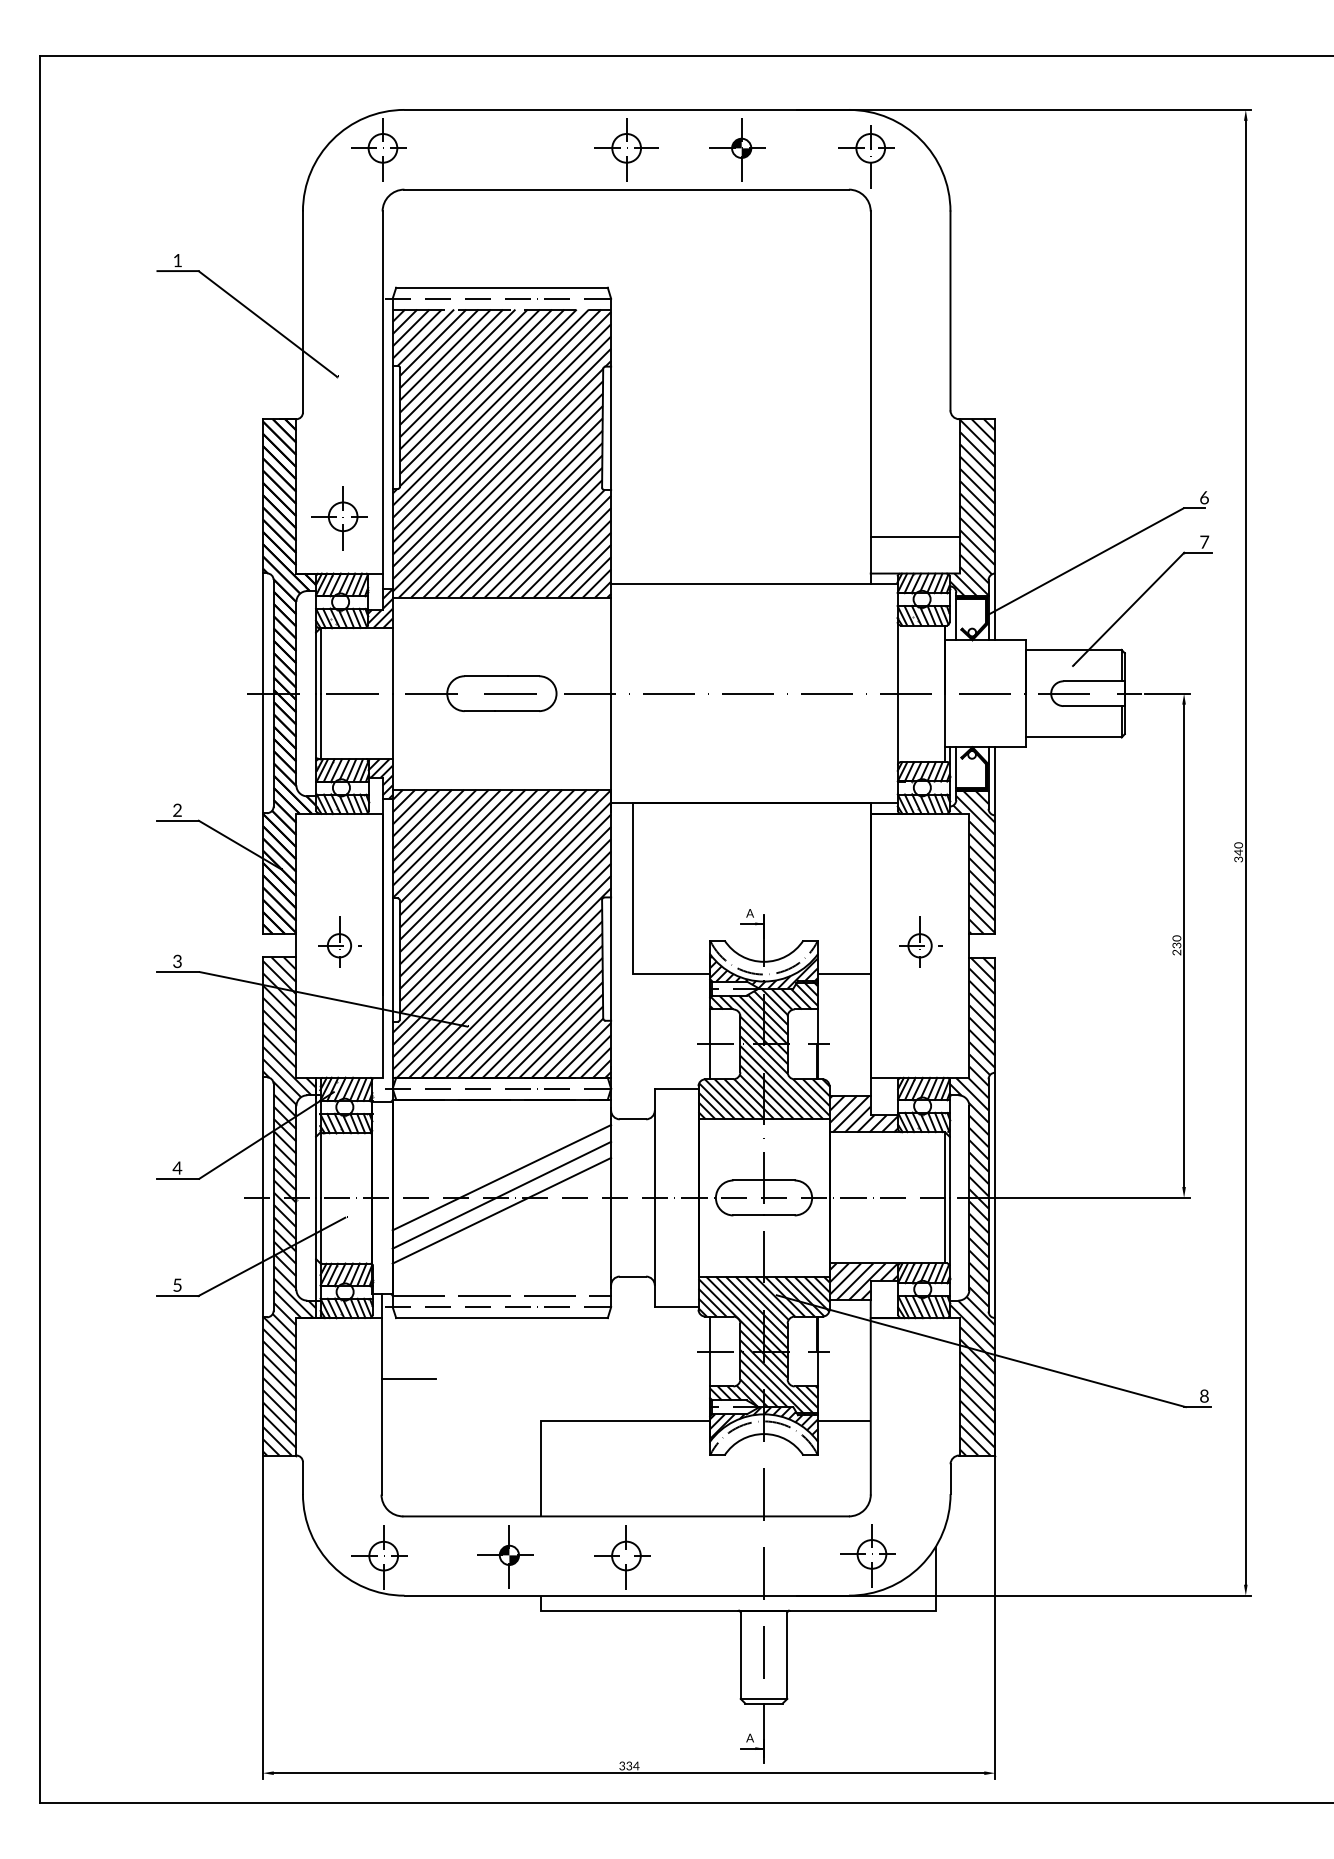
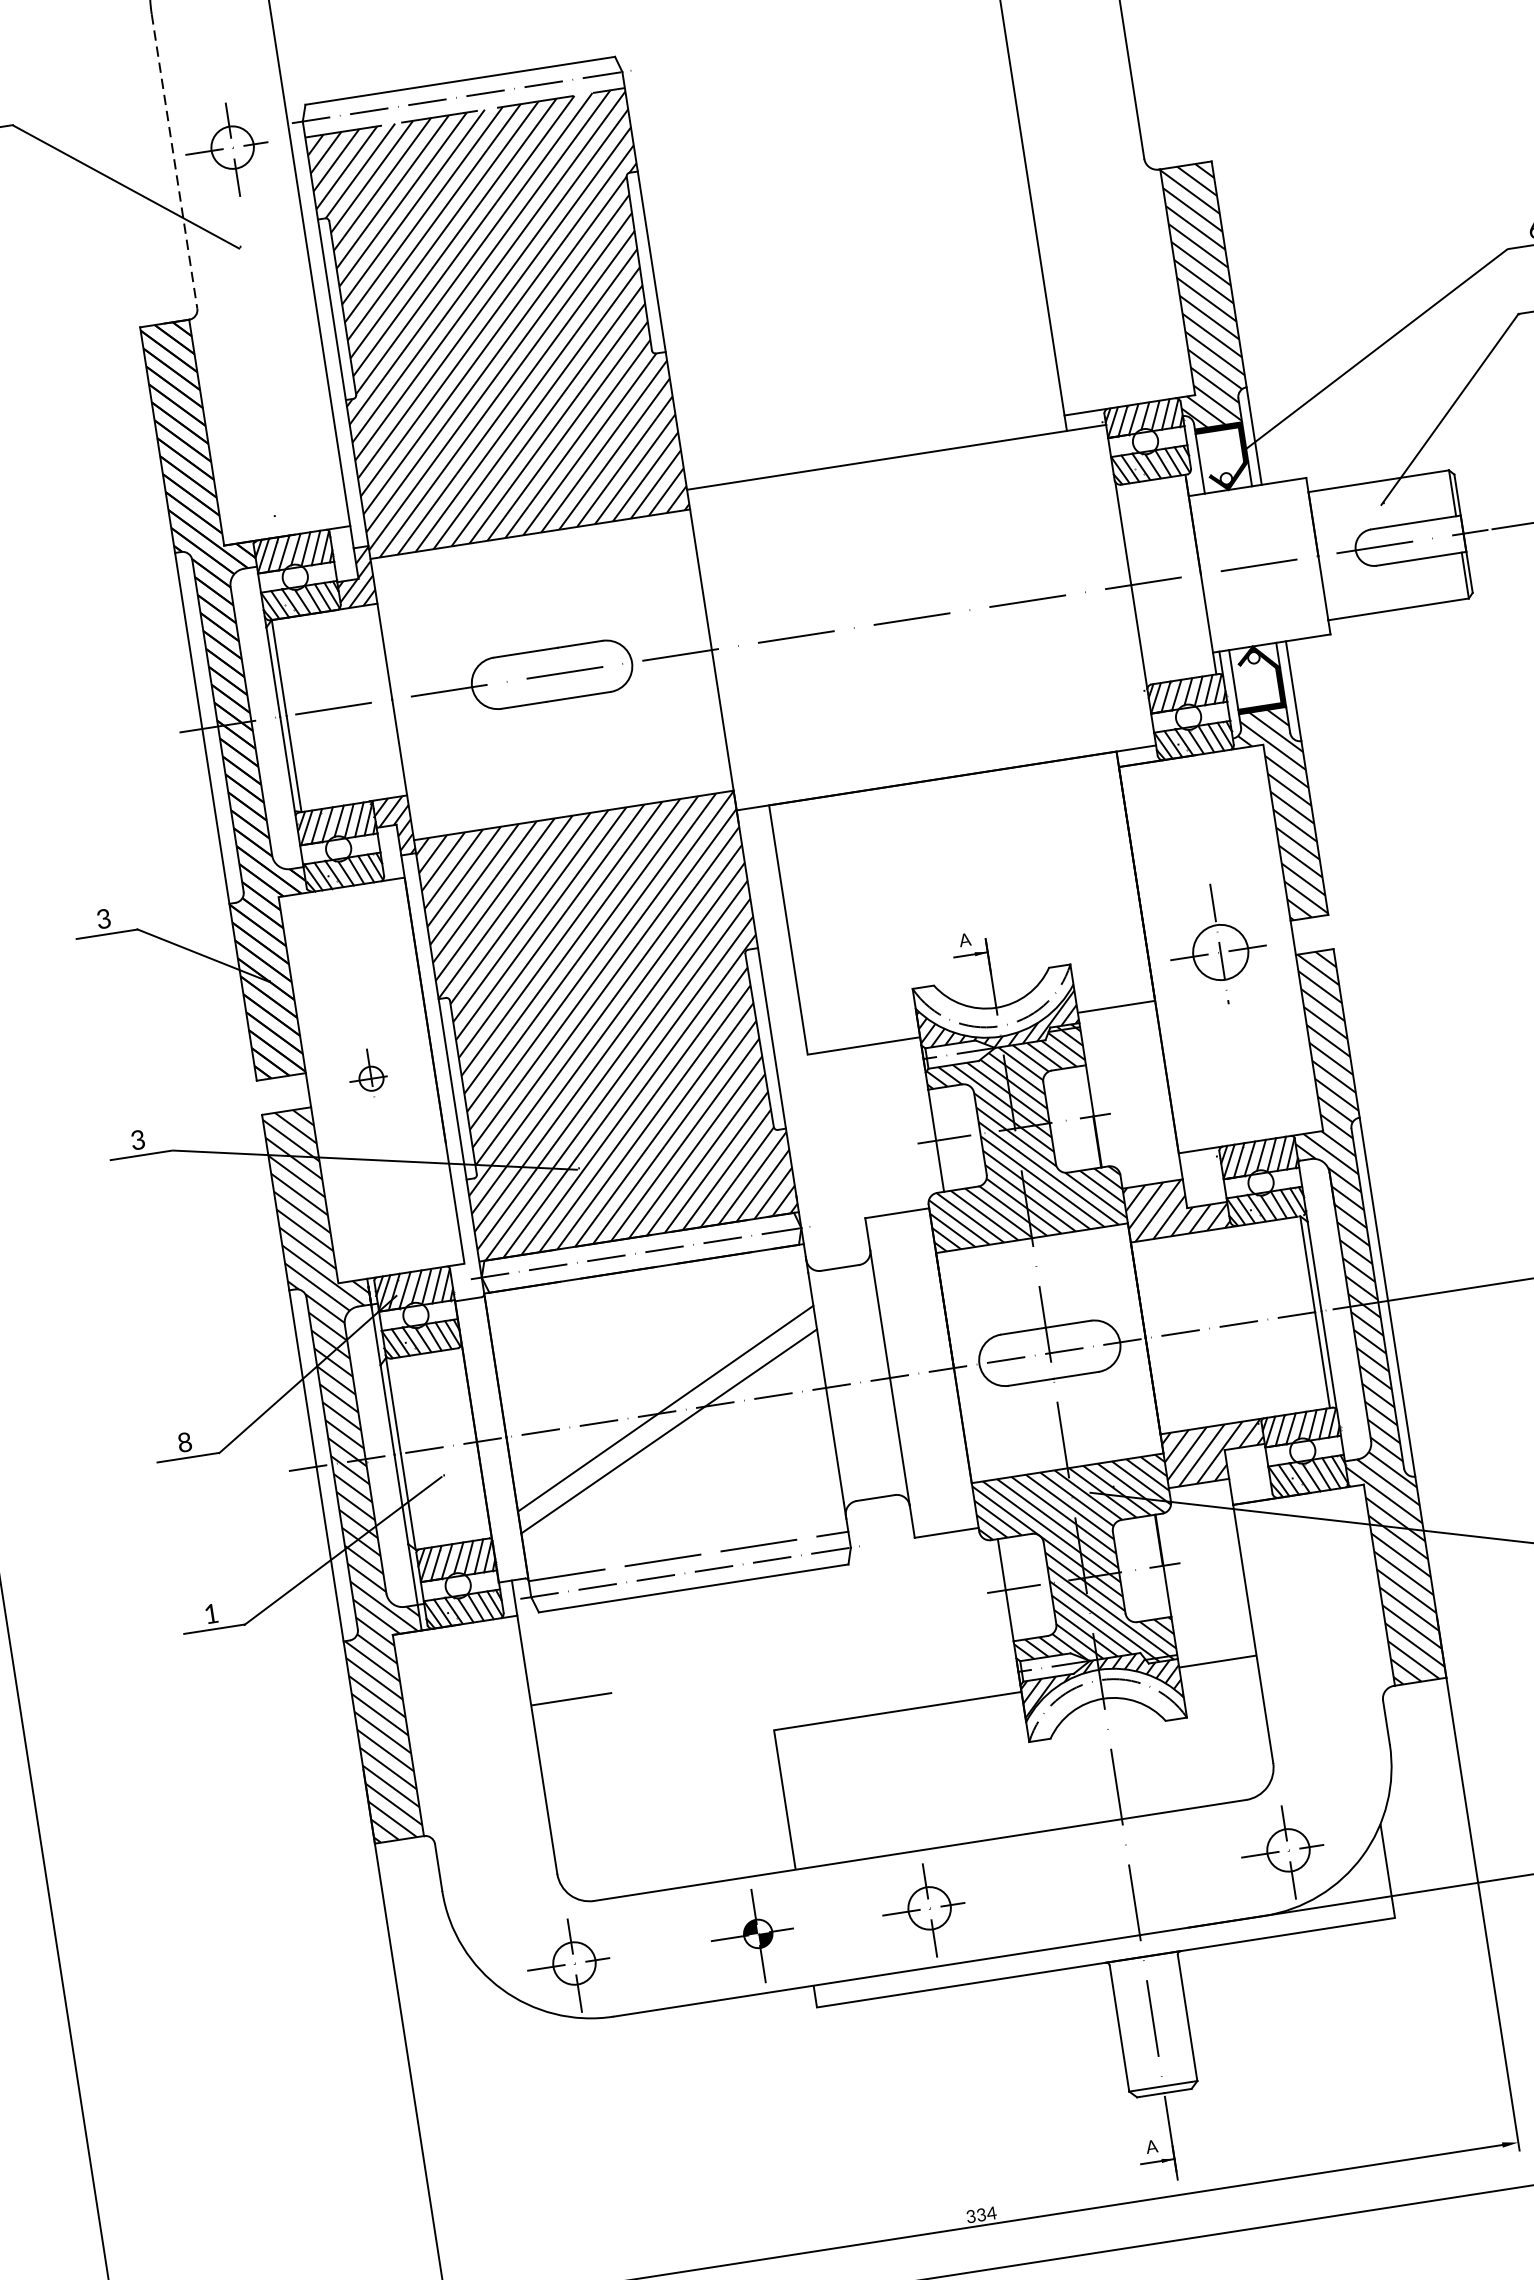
line: (302, 312) -> (173, 162), solid -> dashed
part: (339, 518) -> (227, 150), moved
line: (915, 536) -> (1121, 351), removed
text: (177, 812) -> (104, 922), 2 -> 3
part: (339, 941) -> (370, 1074), size x0.7
part: (920, 941) -> (1220, 942), size x1.6
text: (177, 1167) -> (184, 1441), 4 -> 8
line: (501, 1177) -> (661, 1382), removed
text: (177, 1284) -> (211, 1612), 5 -> 1

